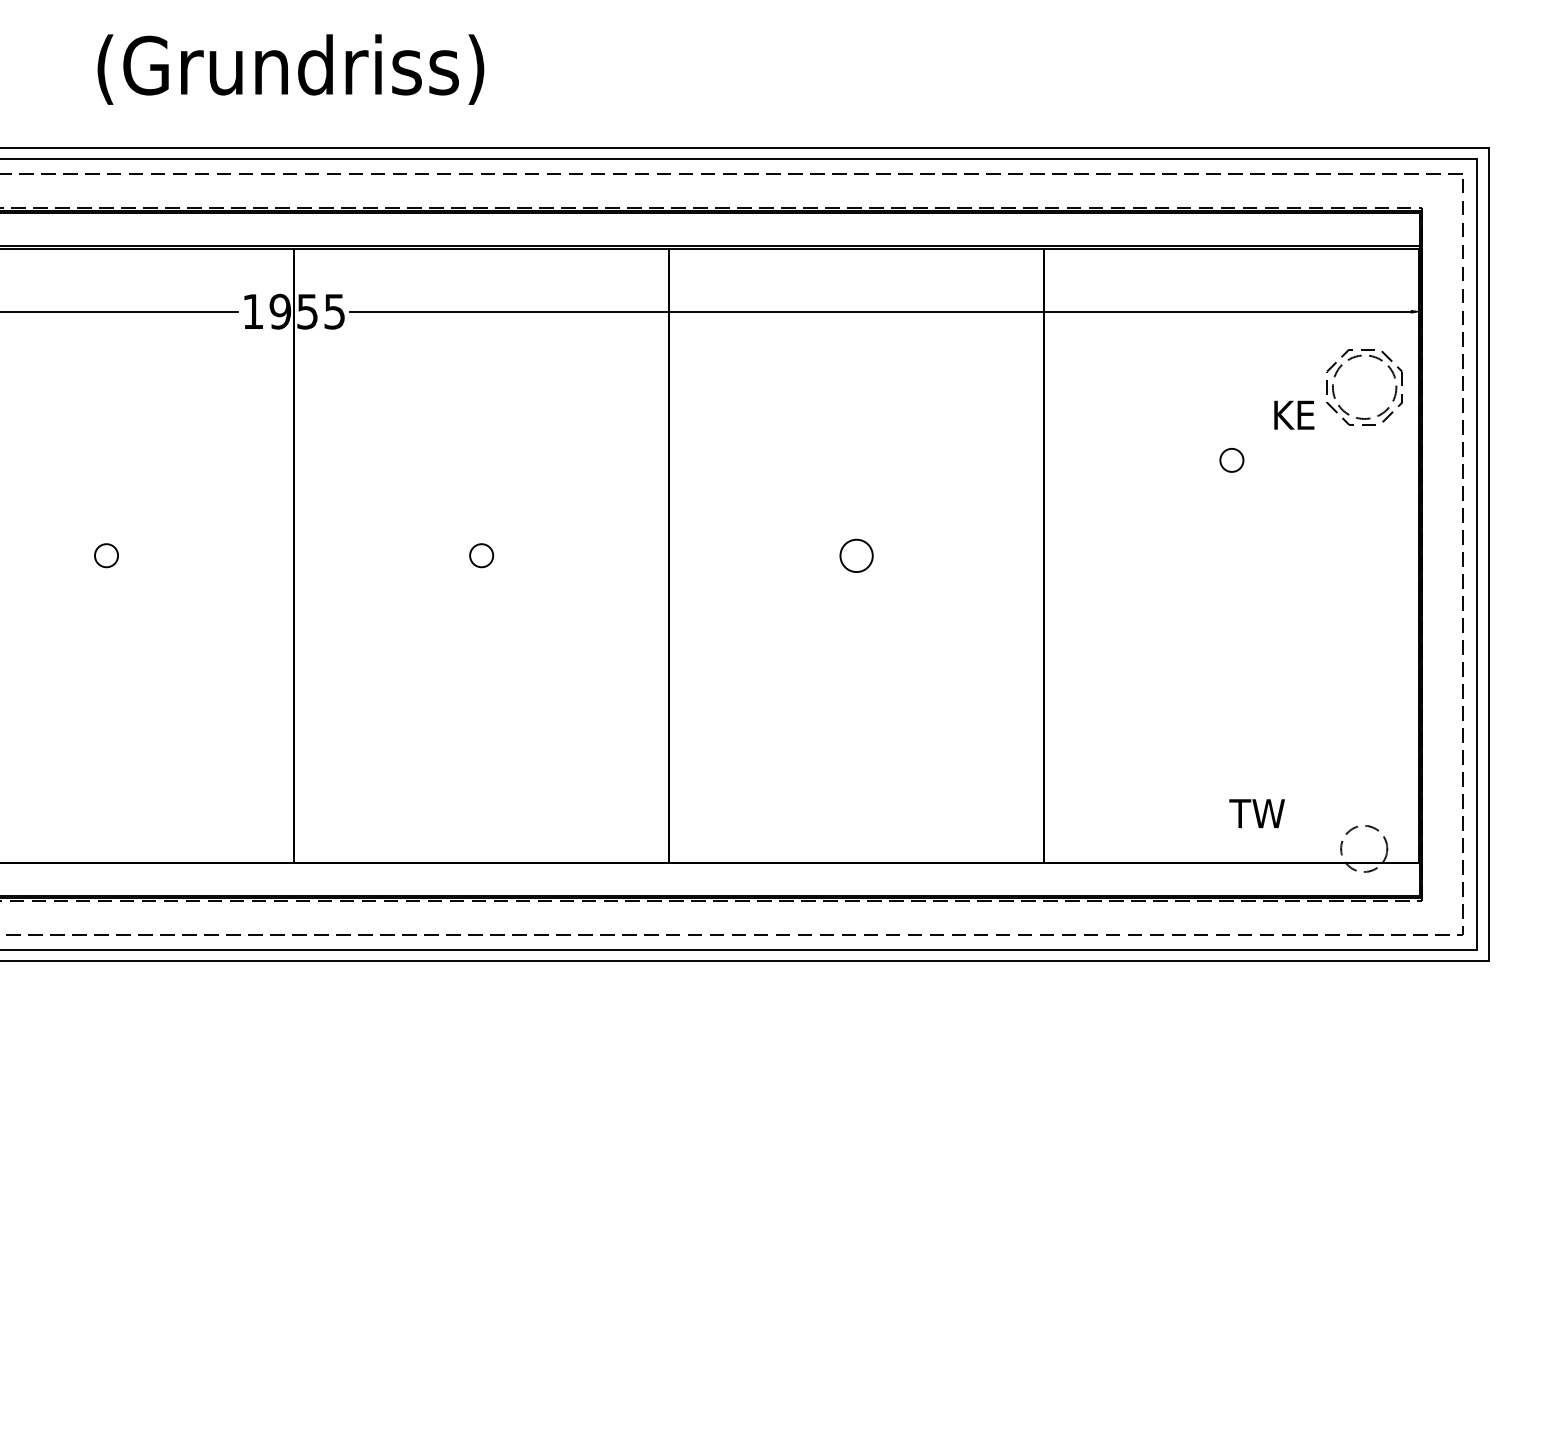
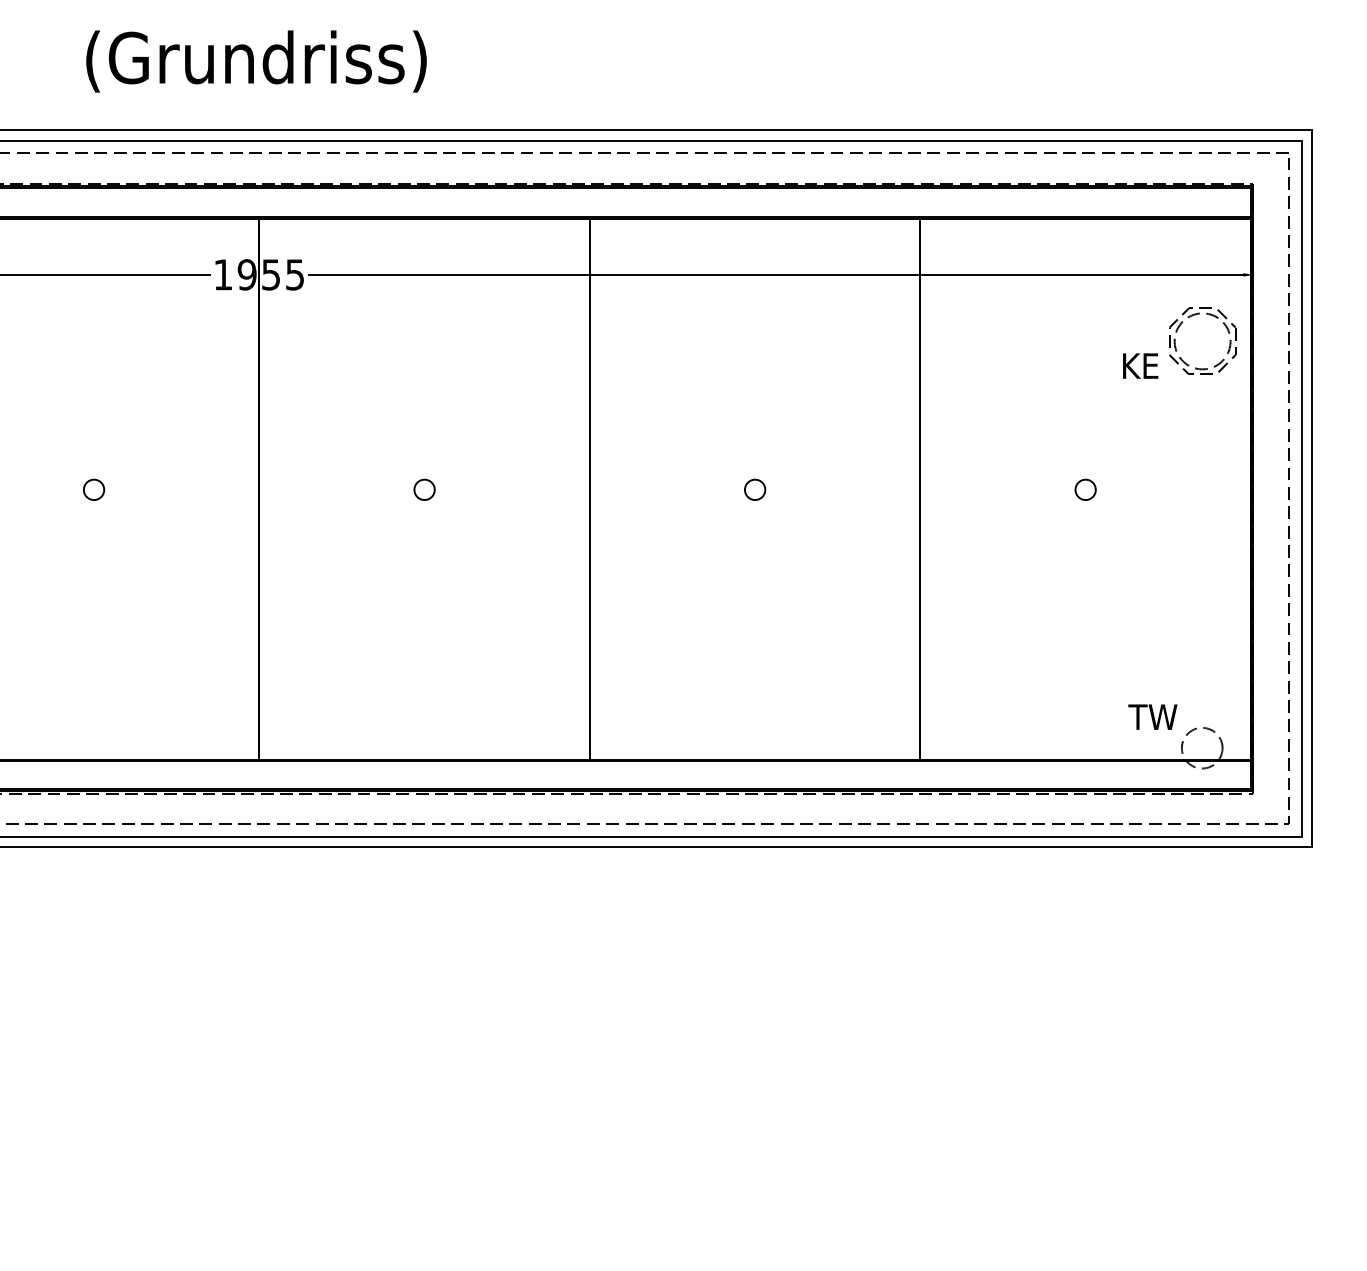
circle: (1231, 459) -> (1085, 489), moved
circle: (857, 555) -> (755, 489), size x0.71
text: (1256, 812) -> (1152, 716), moved

